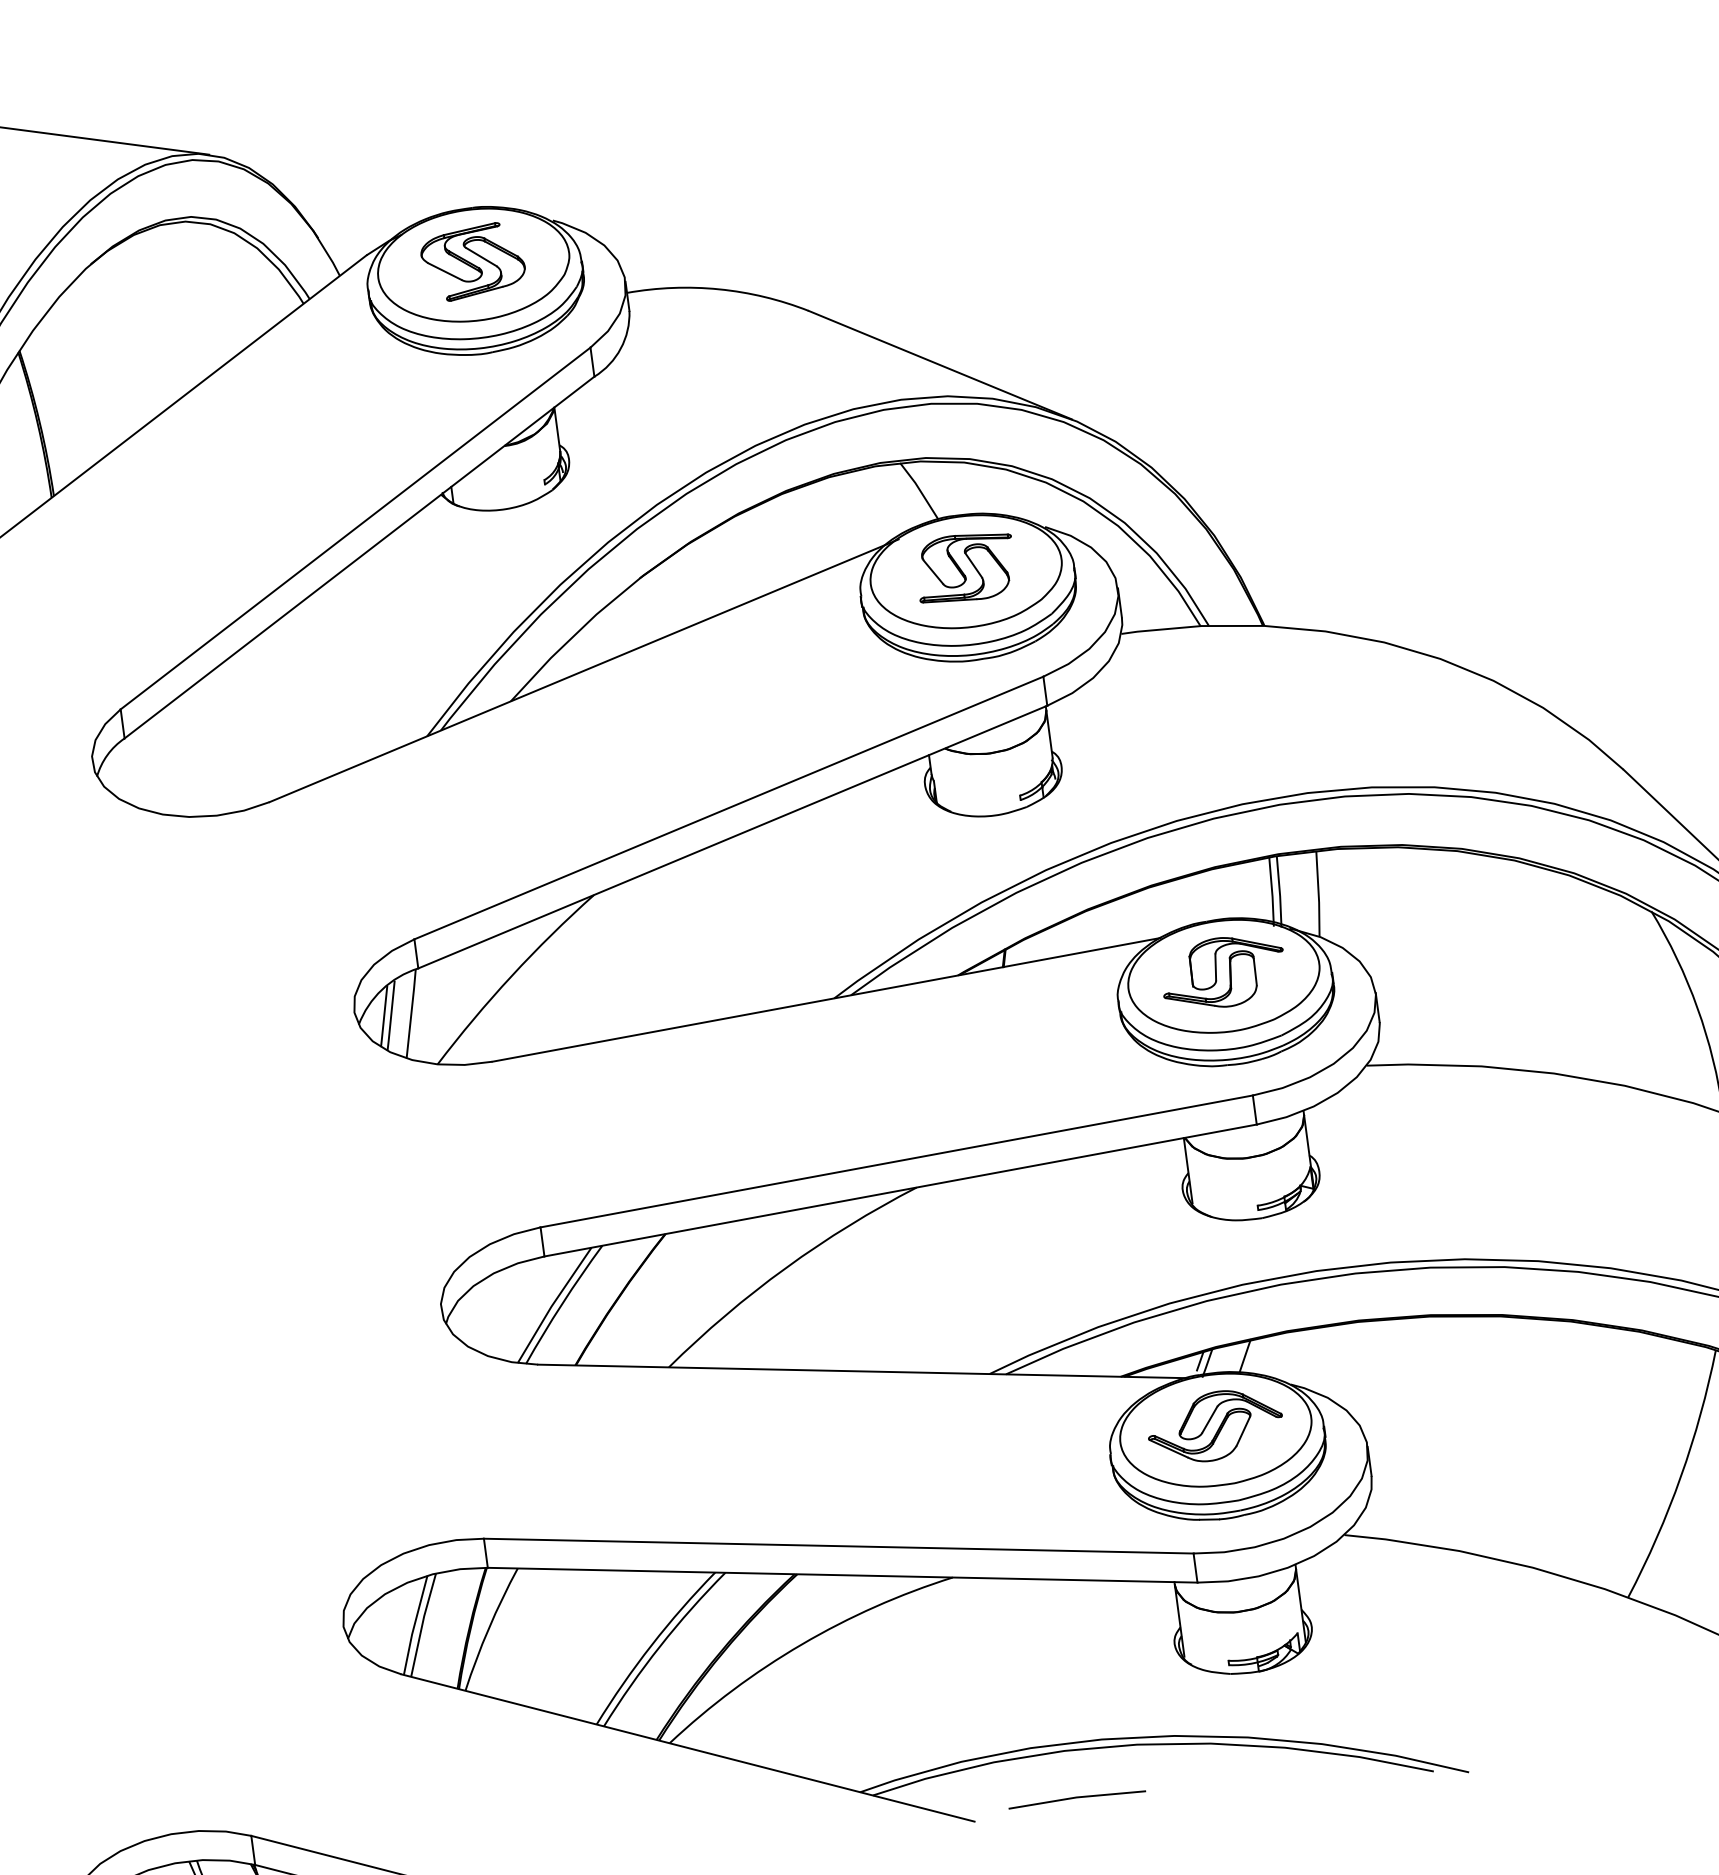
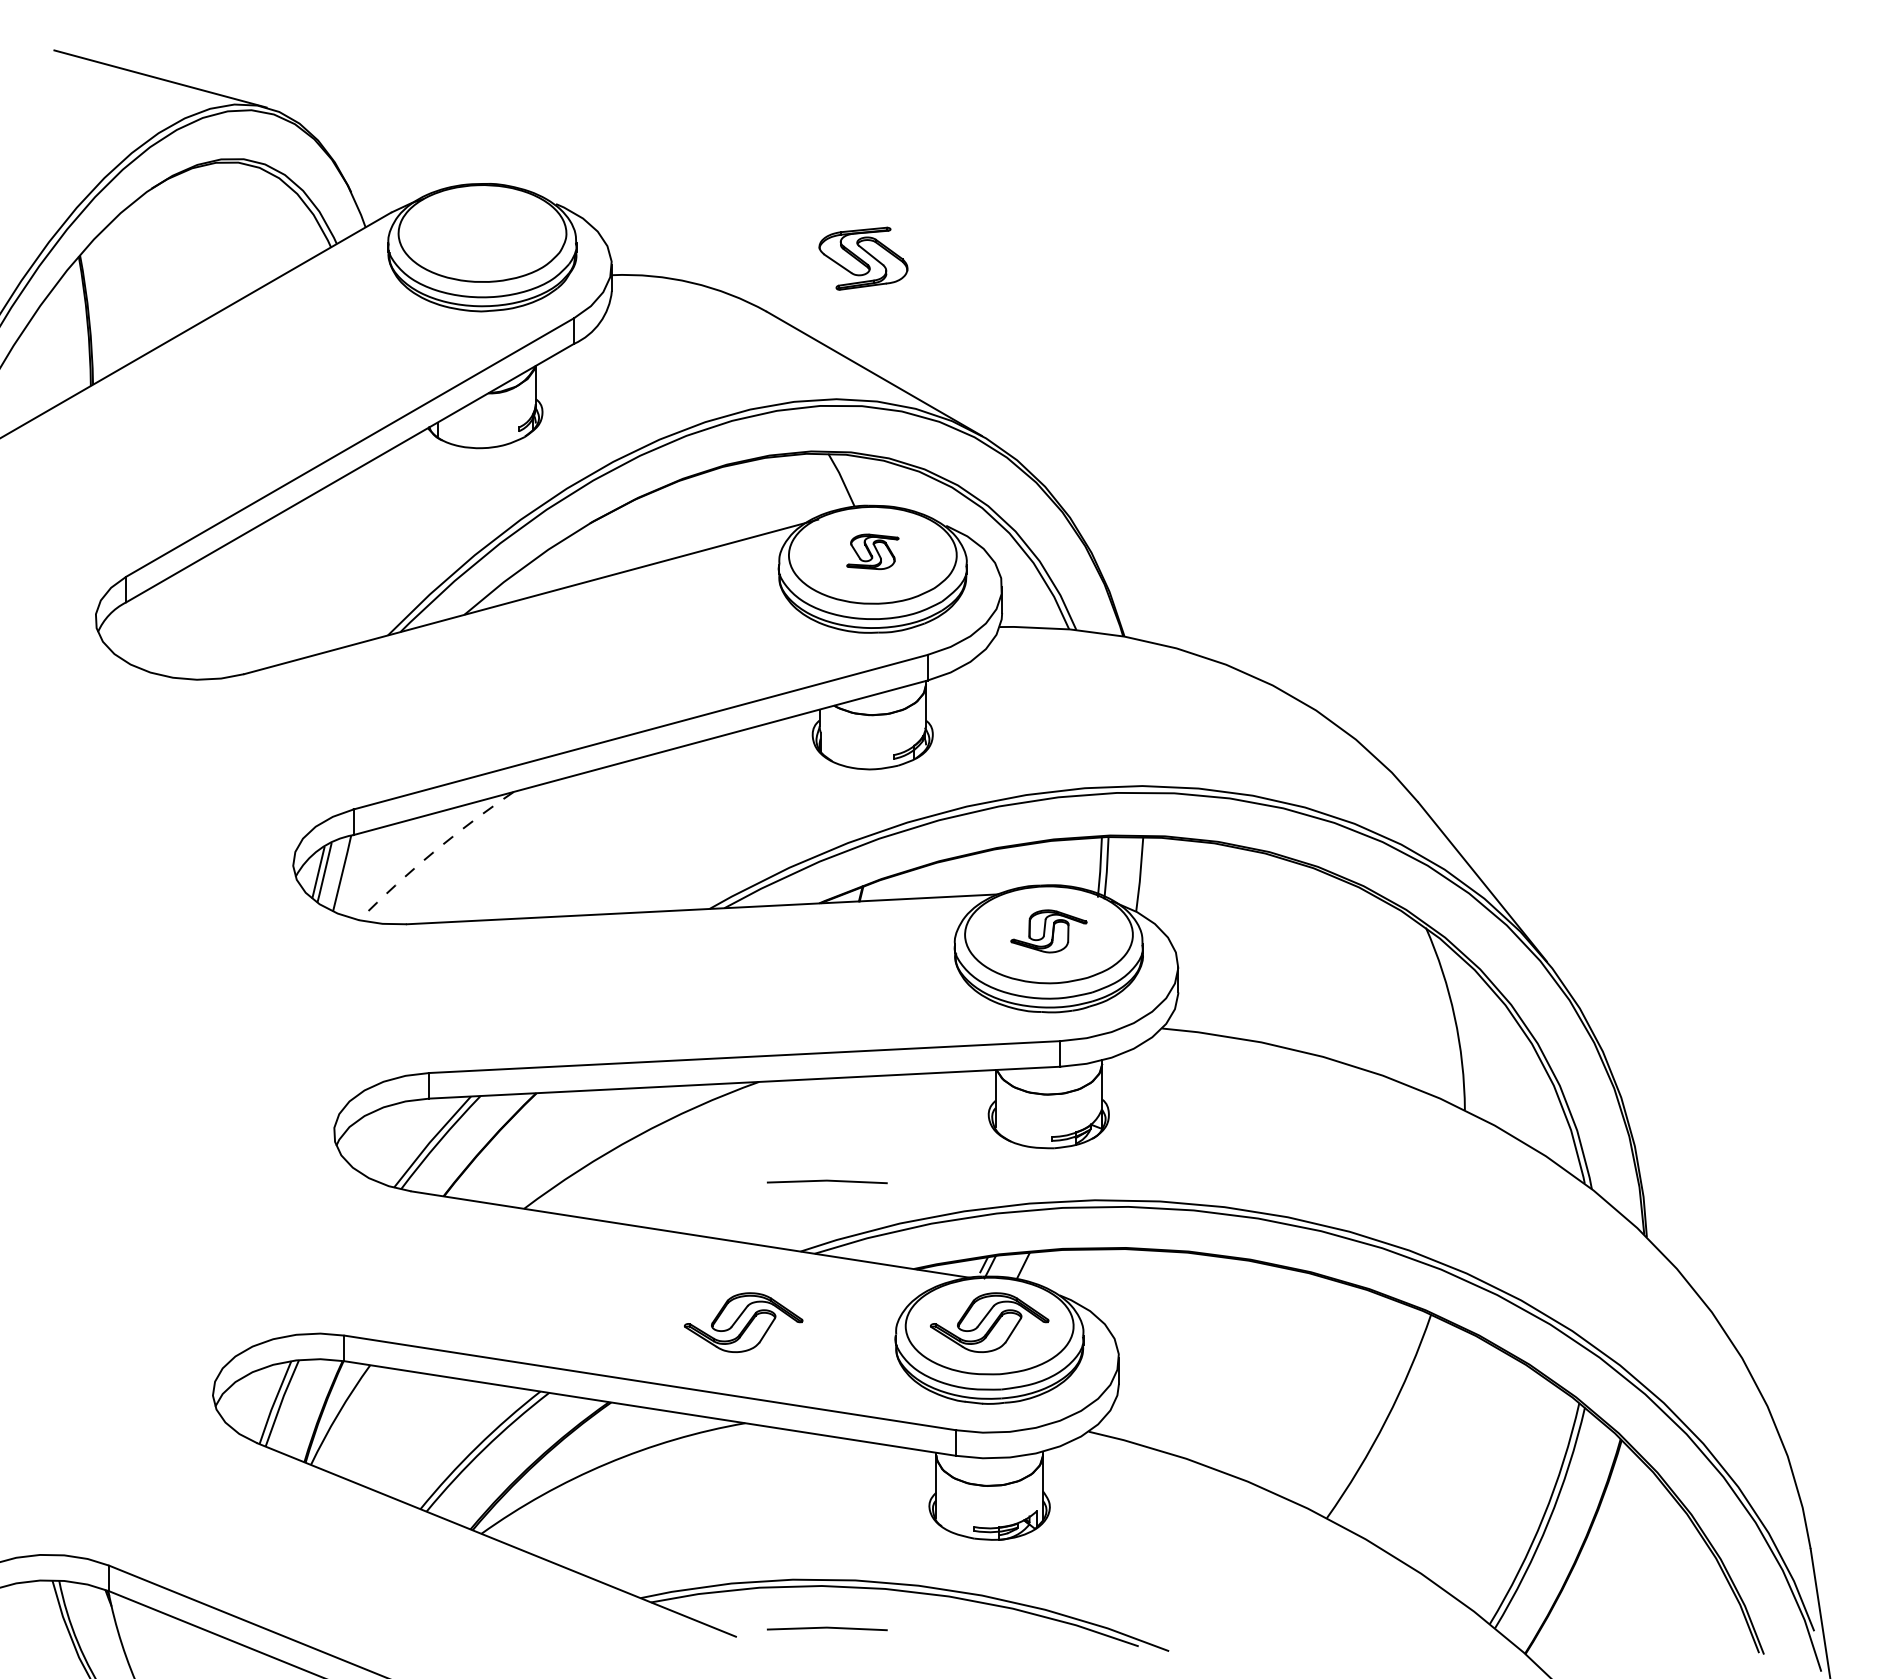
part: (473, 261) -> (863, 258), moved
part: (965, 567) -> (872, 551), size x0.6
part: (1222, 972) -> (1048, 931), size x0.7
arc: (511, 976) -> (433, 852), solid -> dashed
line: (1008, 1290) -> (826, 1181), added
part: (935, 1463) -> (743, 1322), added

